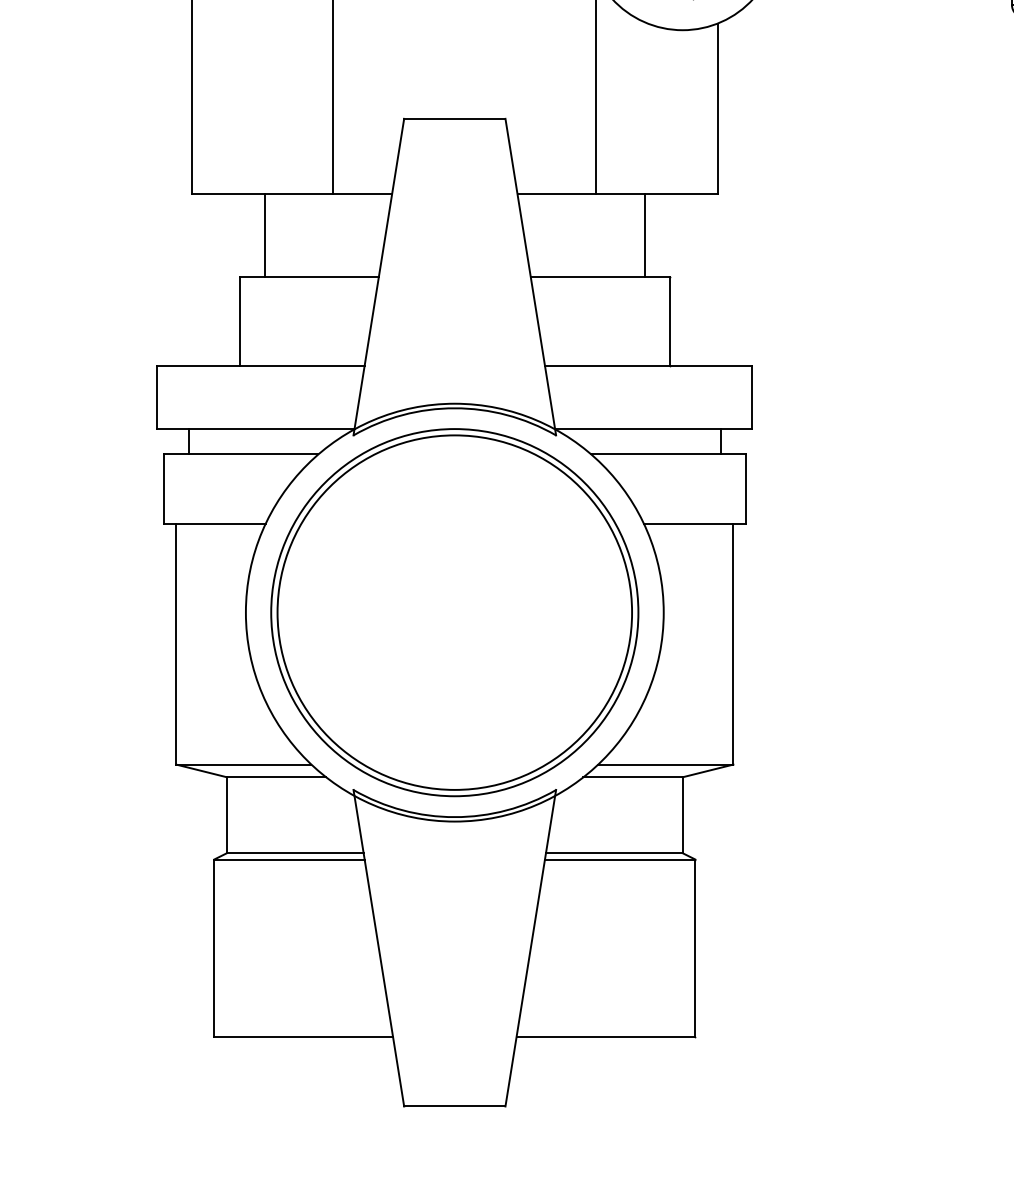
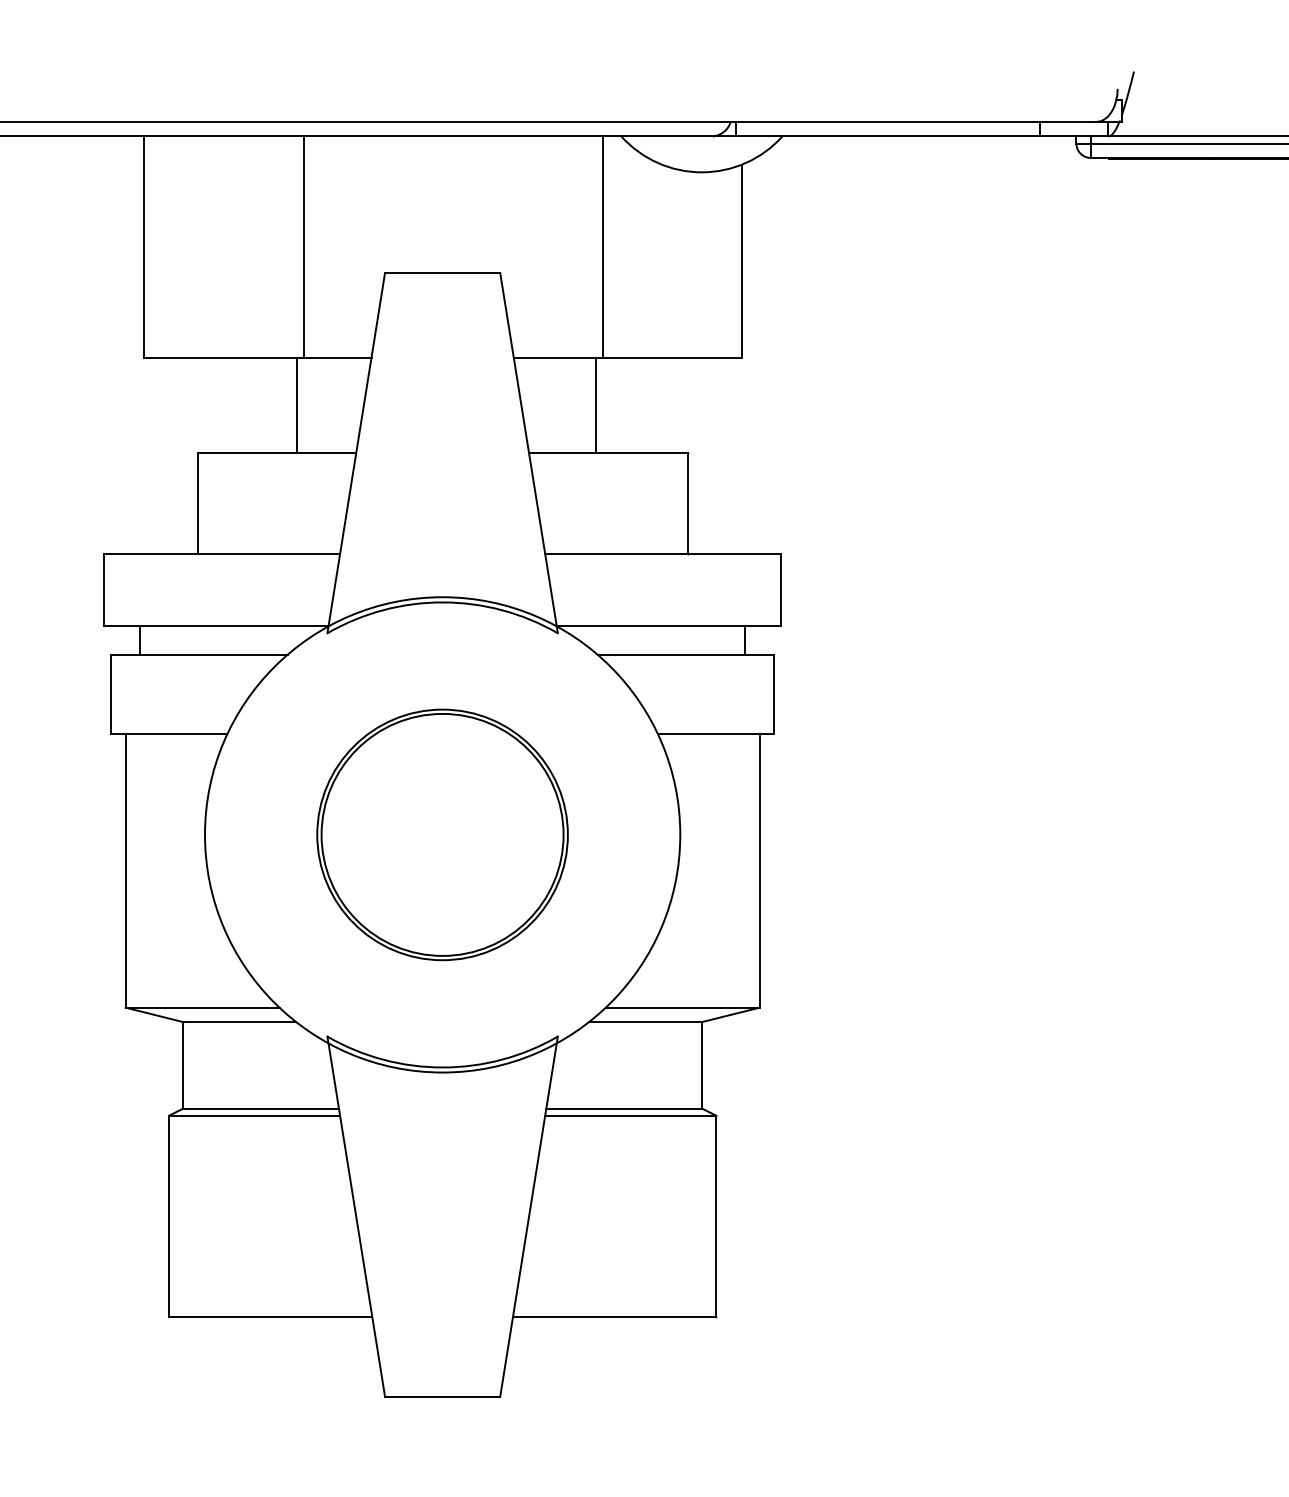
line: (264, 235) -> (296, 405), moved
line: (644, 235) -> (595, 405), moved
part: (454, 612) -> (442, 834), size x0.6

